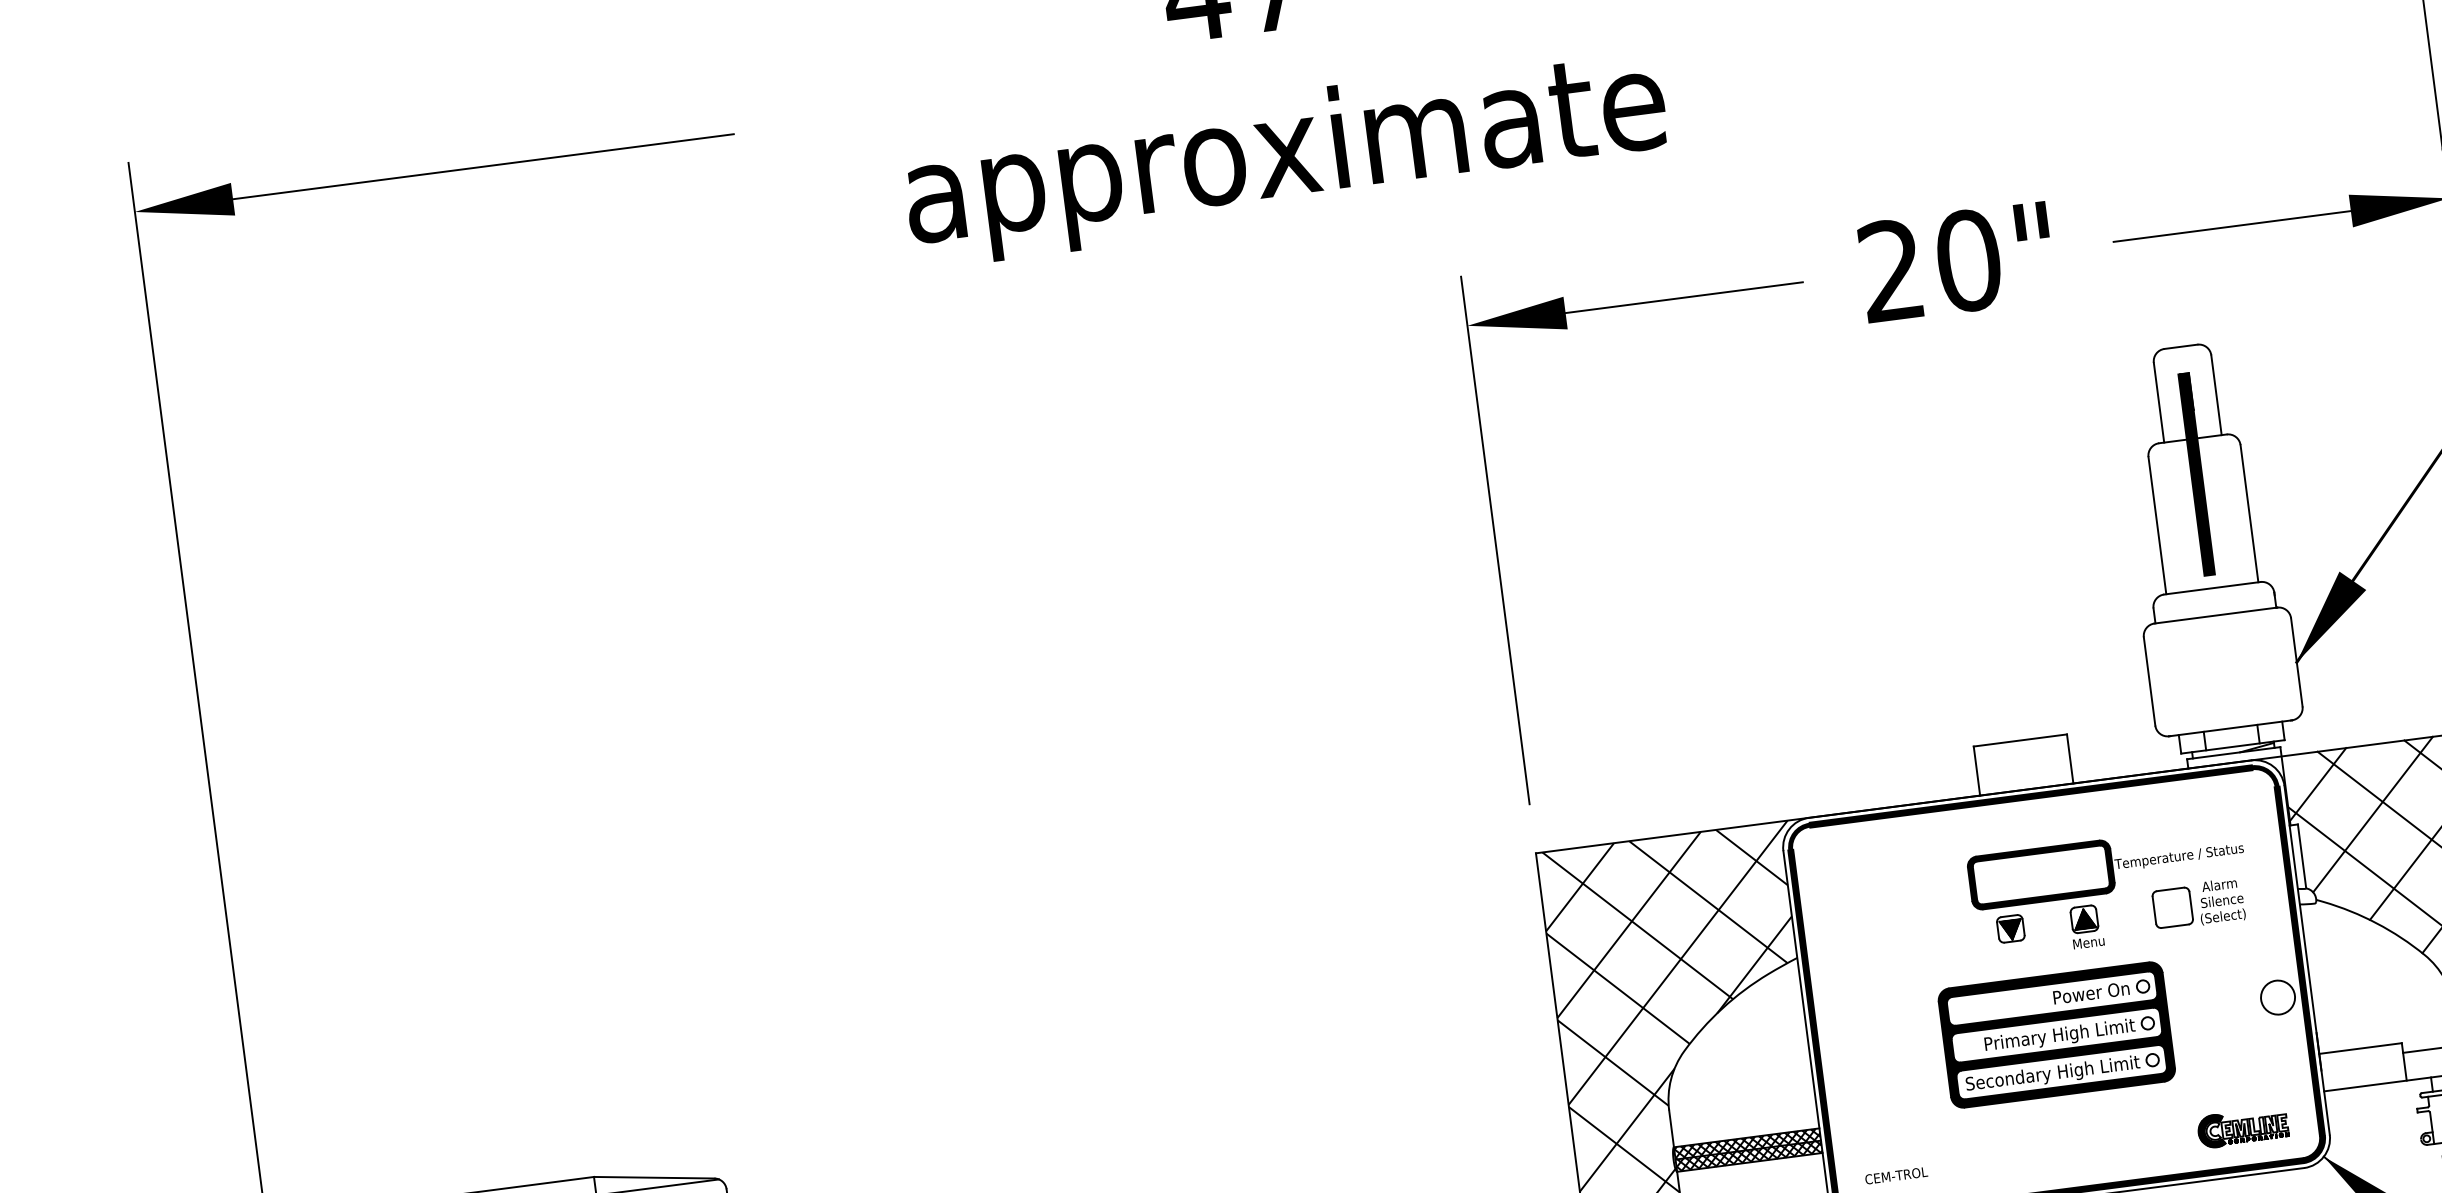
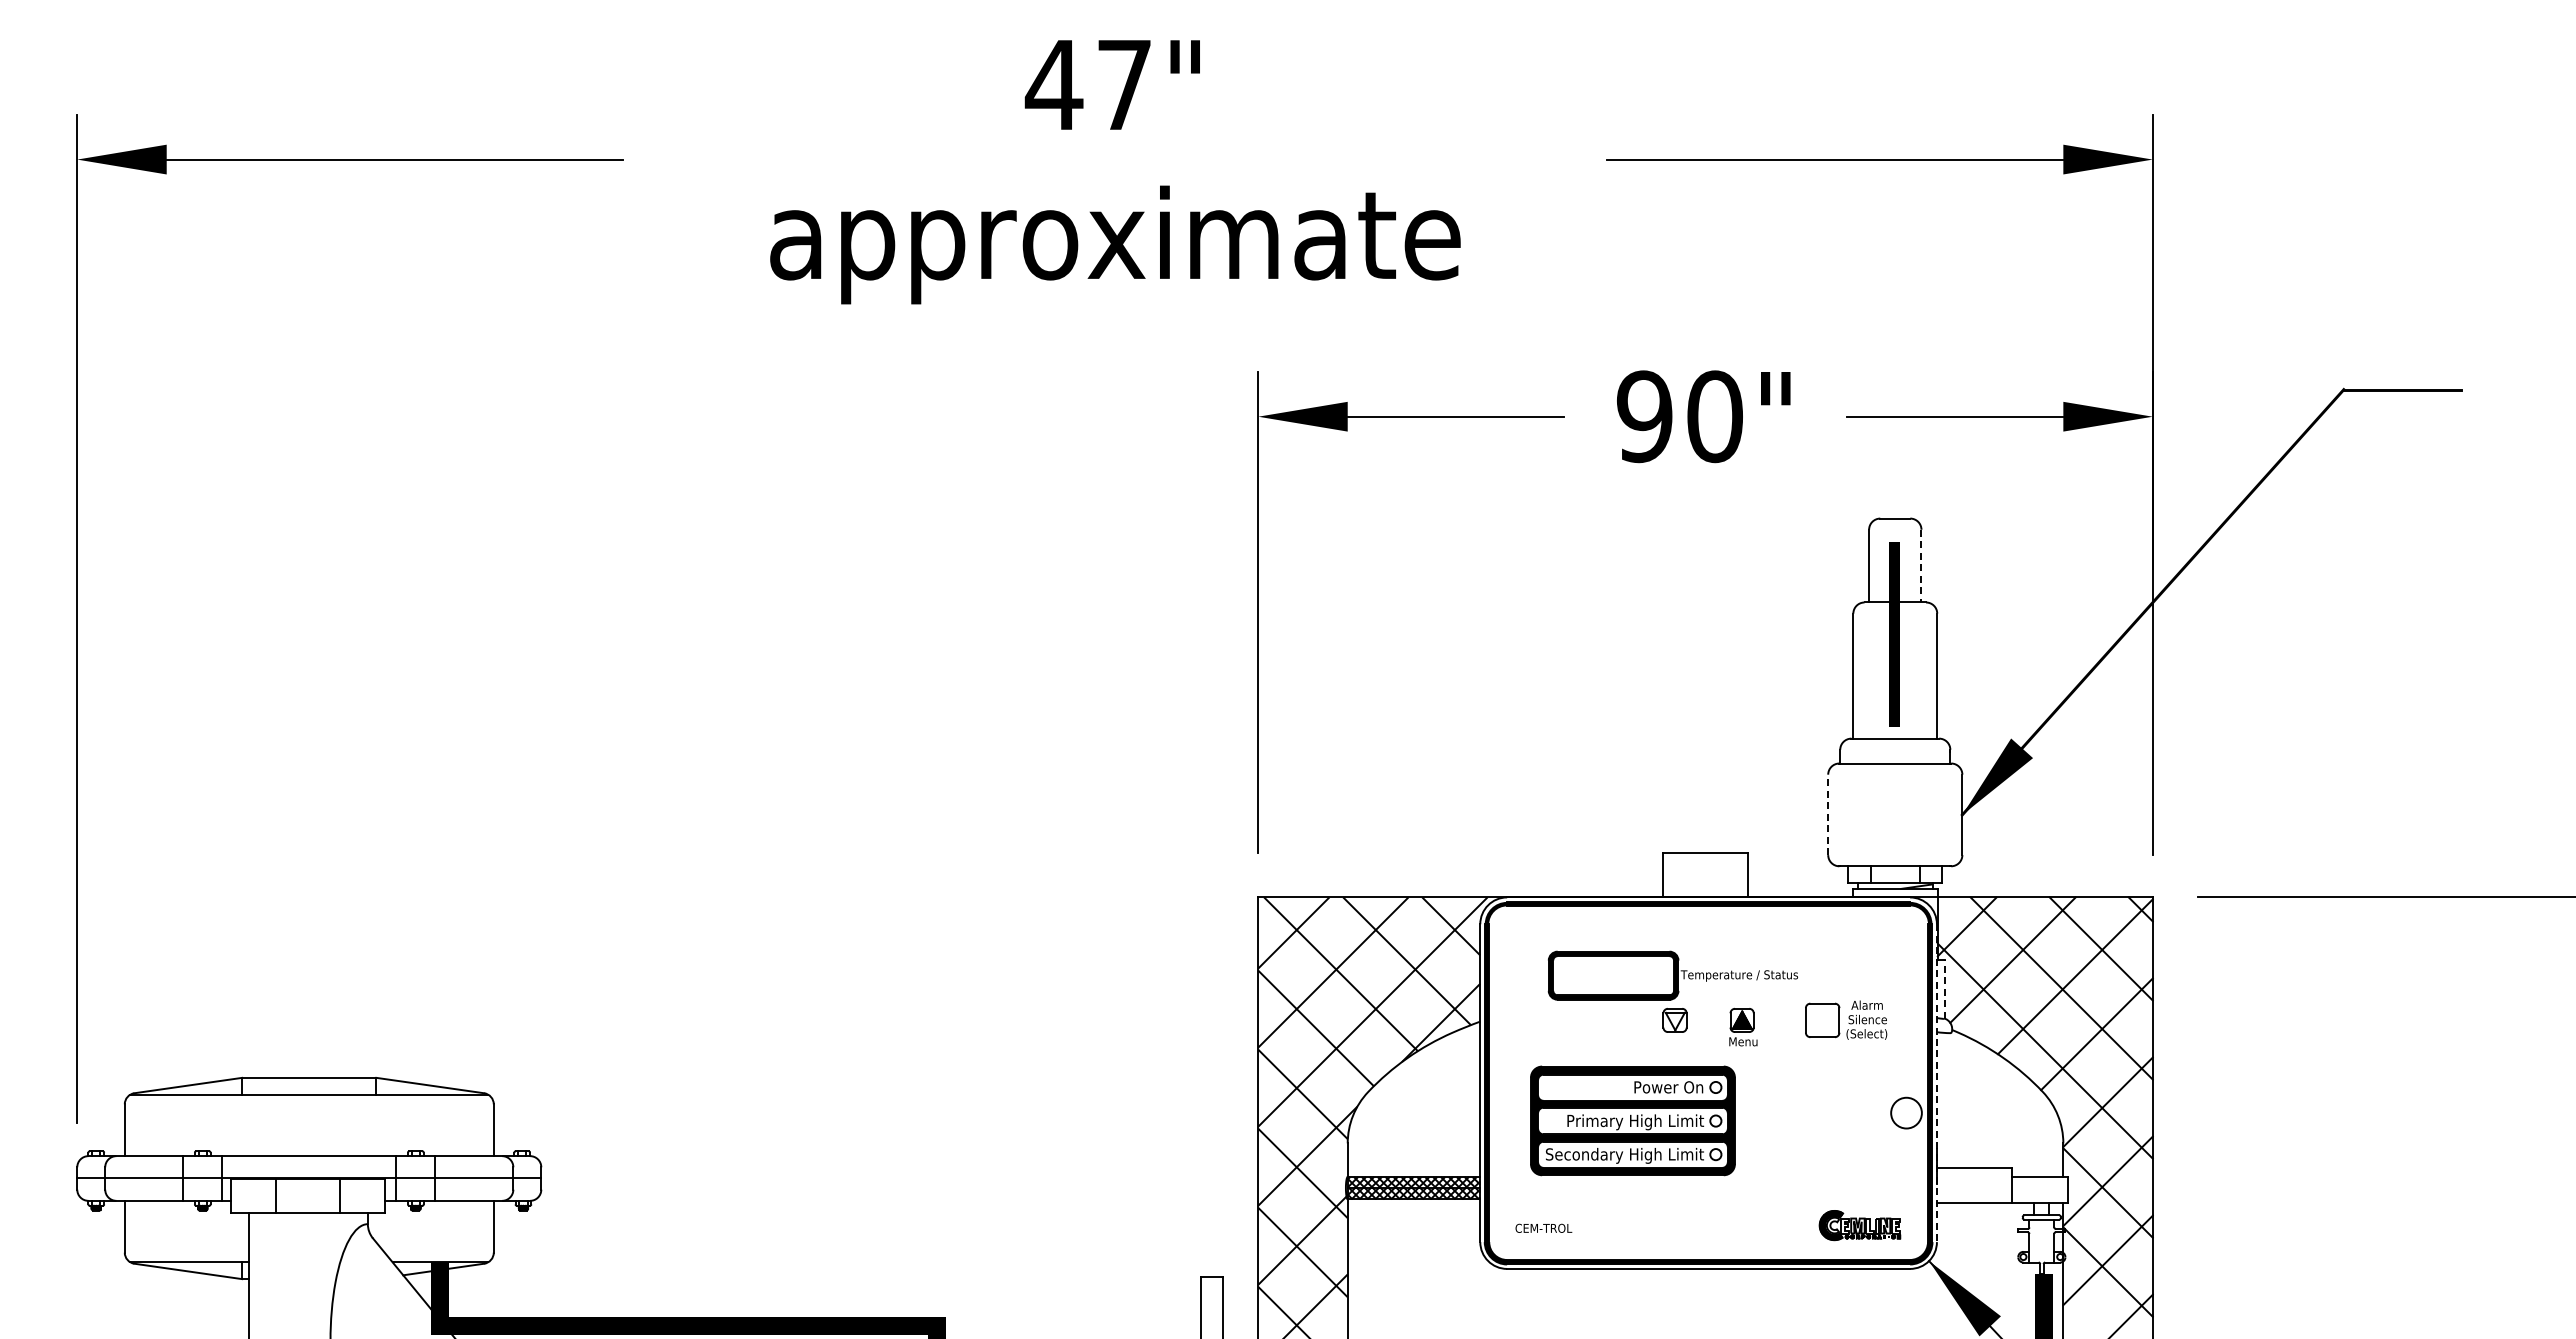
text: (1891, 270) -> (1644, 416), 20" -> 90"
line: (2216, 395) -> (1921, 566), solid -> dashed
line: (2149, 681) -> (1828, 814), solid -> dashed
line: (2301, 855) -> (1944, 988), solid -> dashed
part: (2105, 866) -> (1672, 975), moved
hatch: (2010, 930) -> (1674, 1021), removed
line: (2306, 960) -> (1936, 1083), solid -> dashed
part: (2056, 1034) -> (1632, 1120), moved

